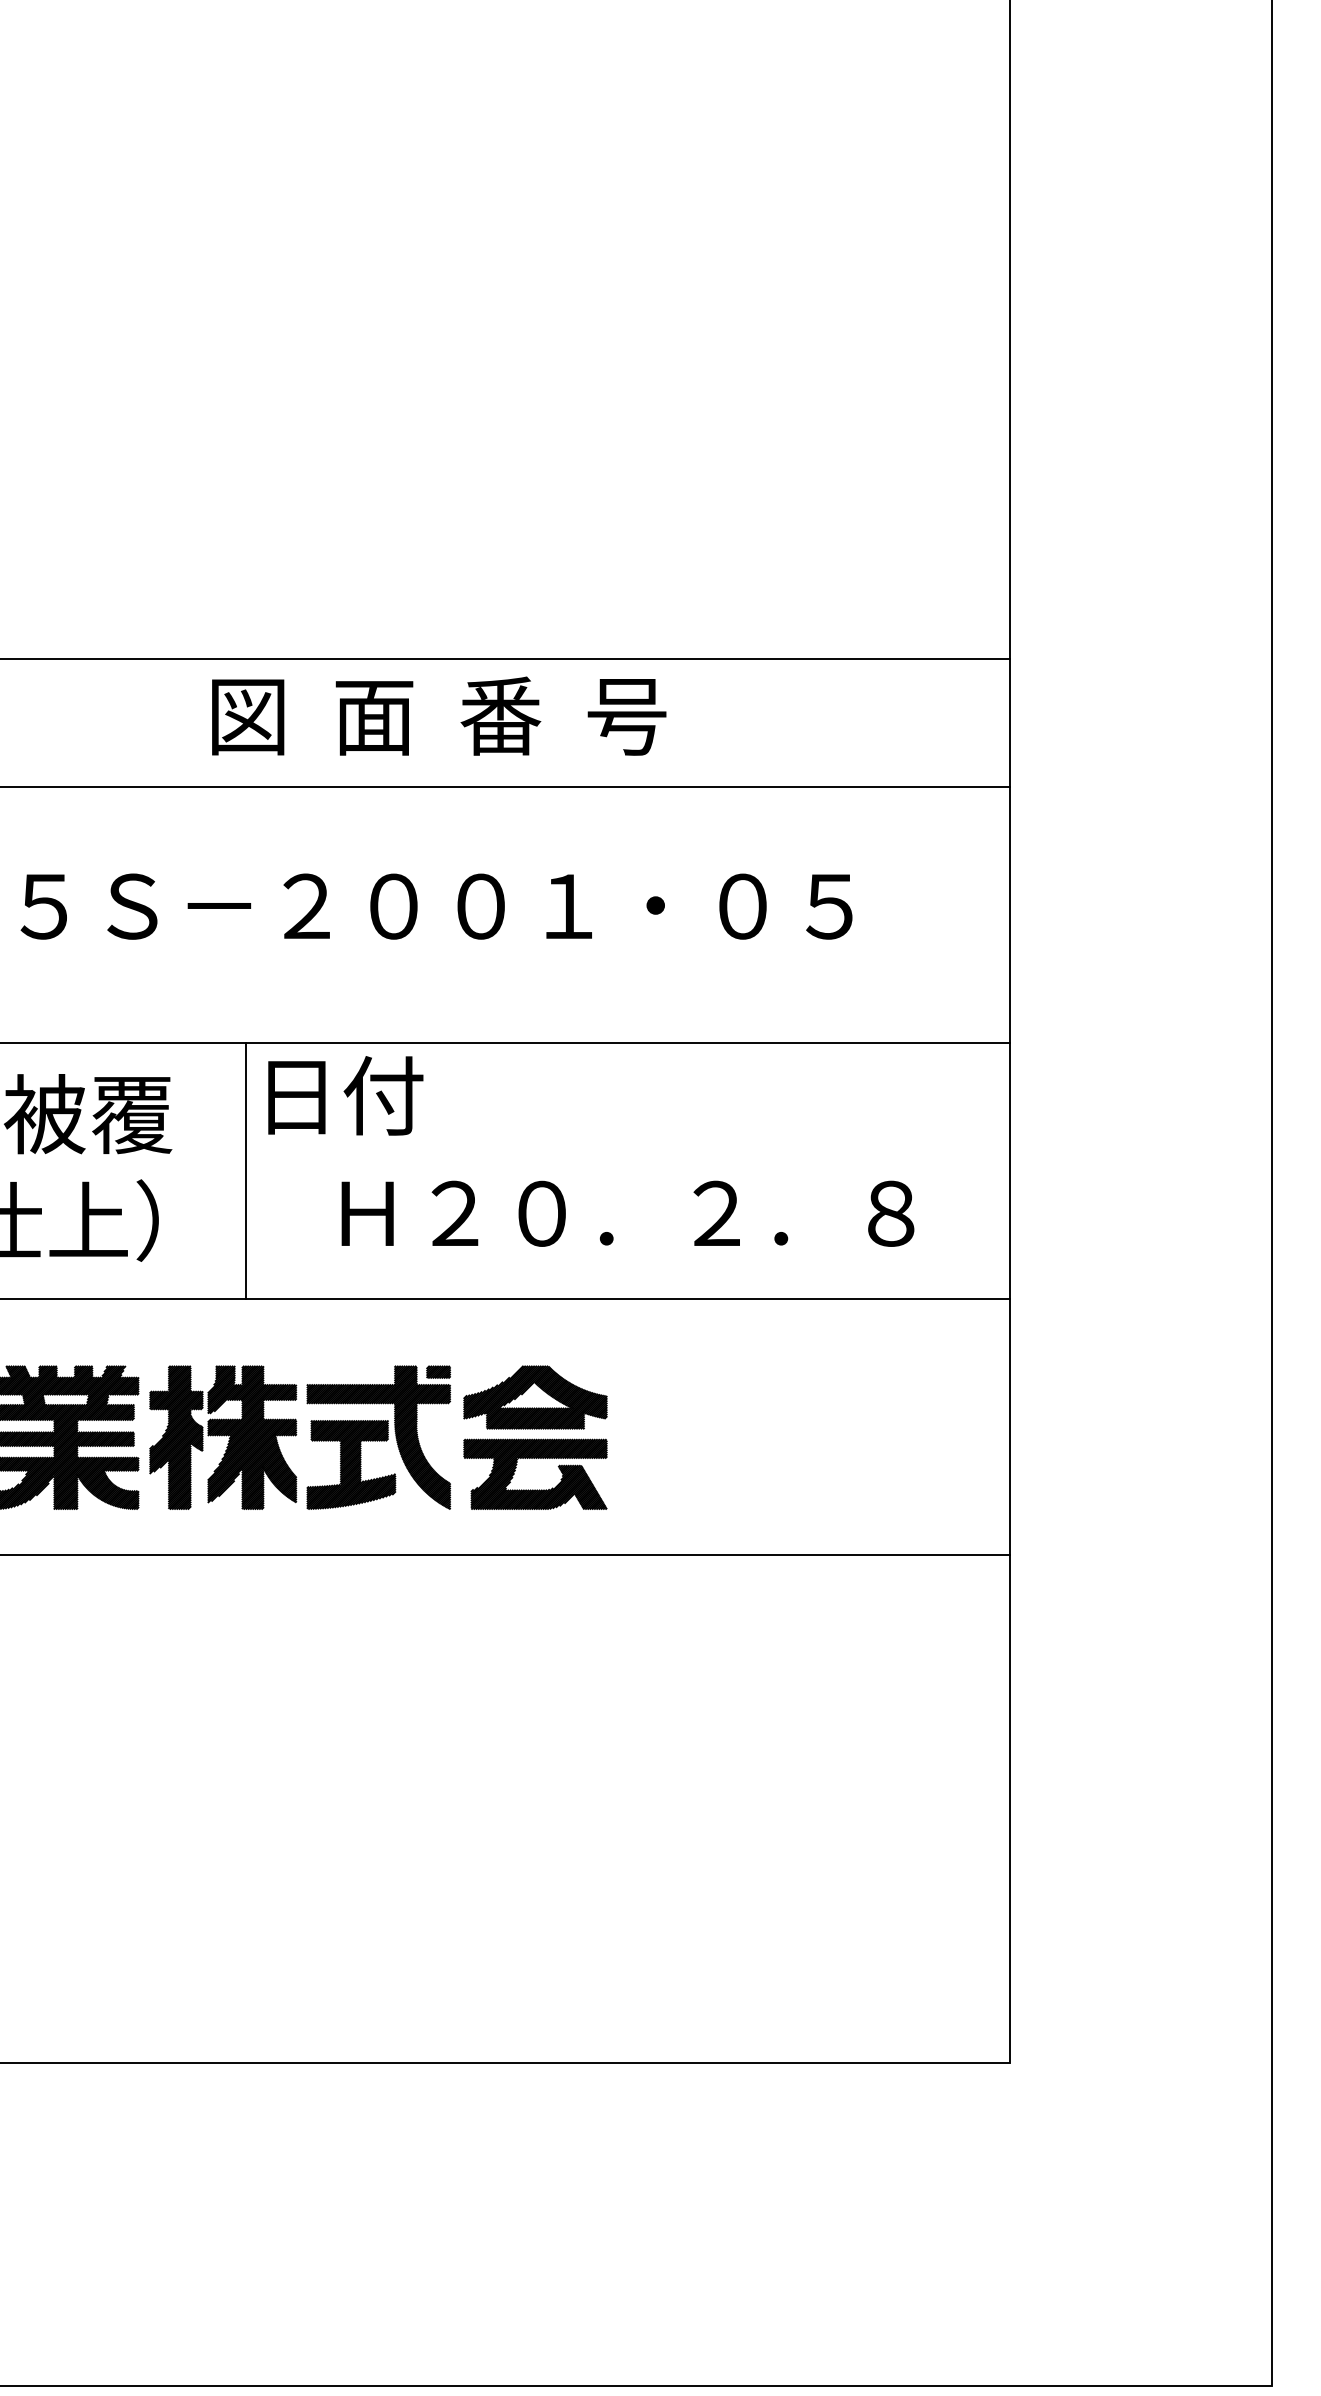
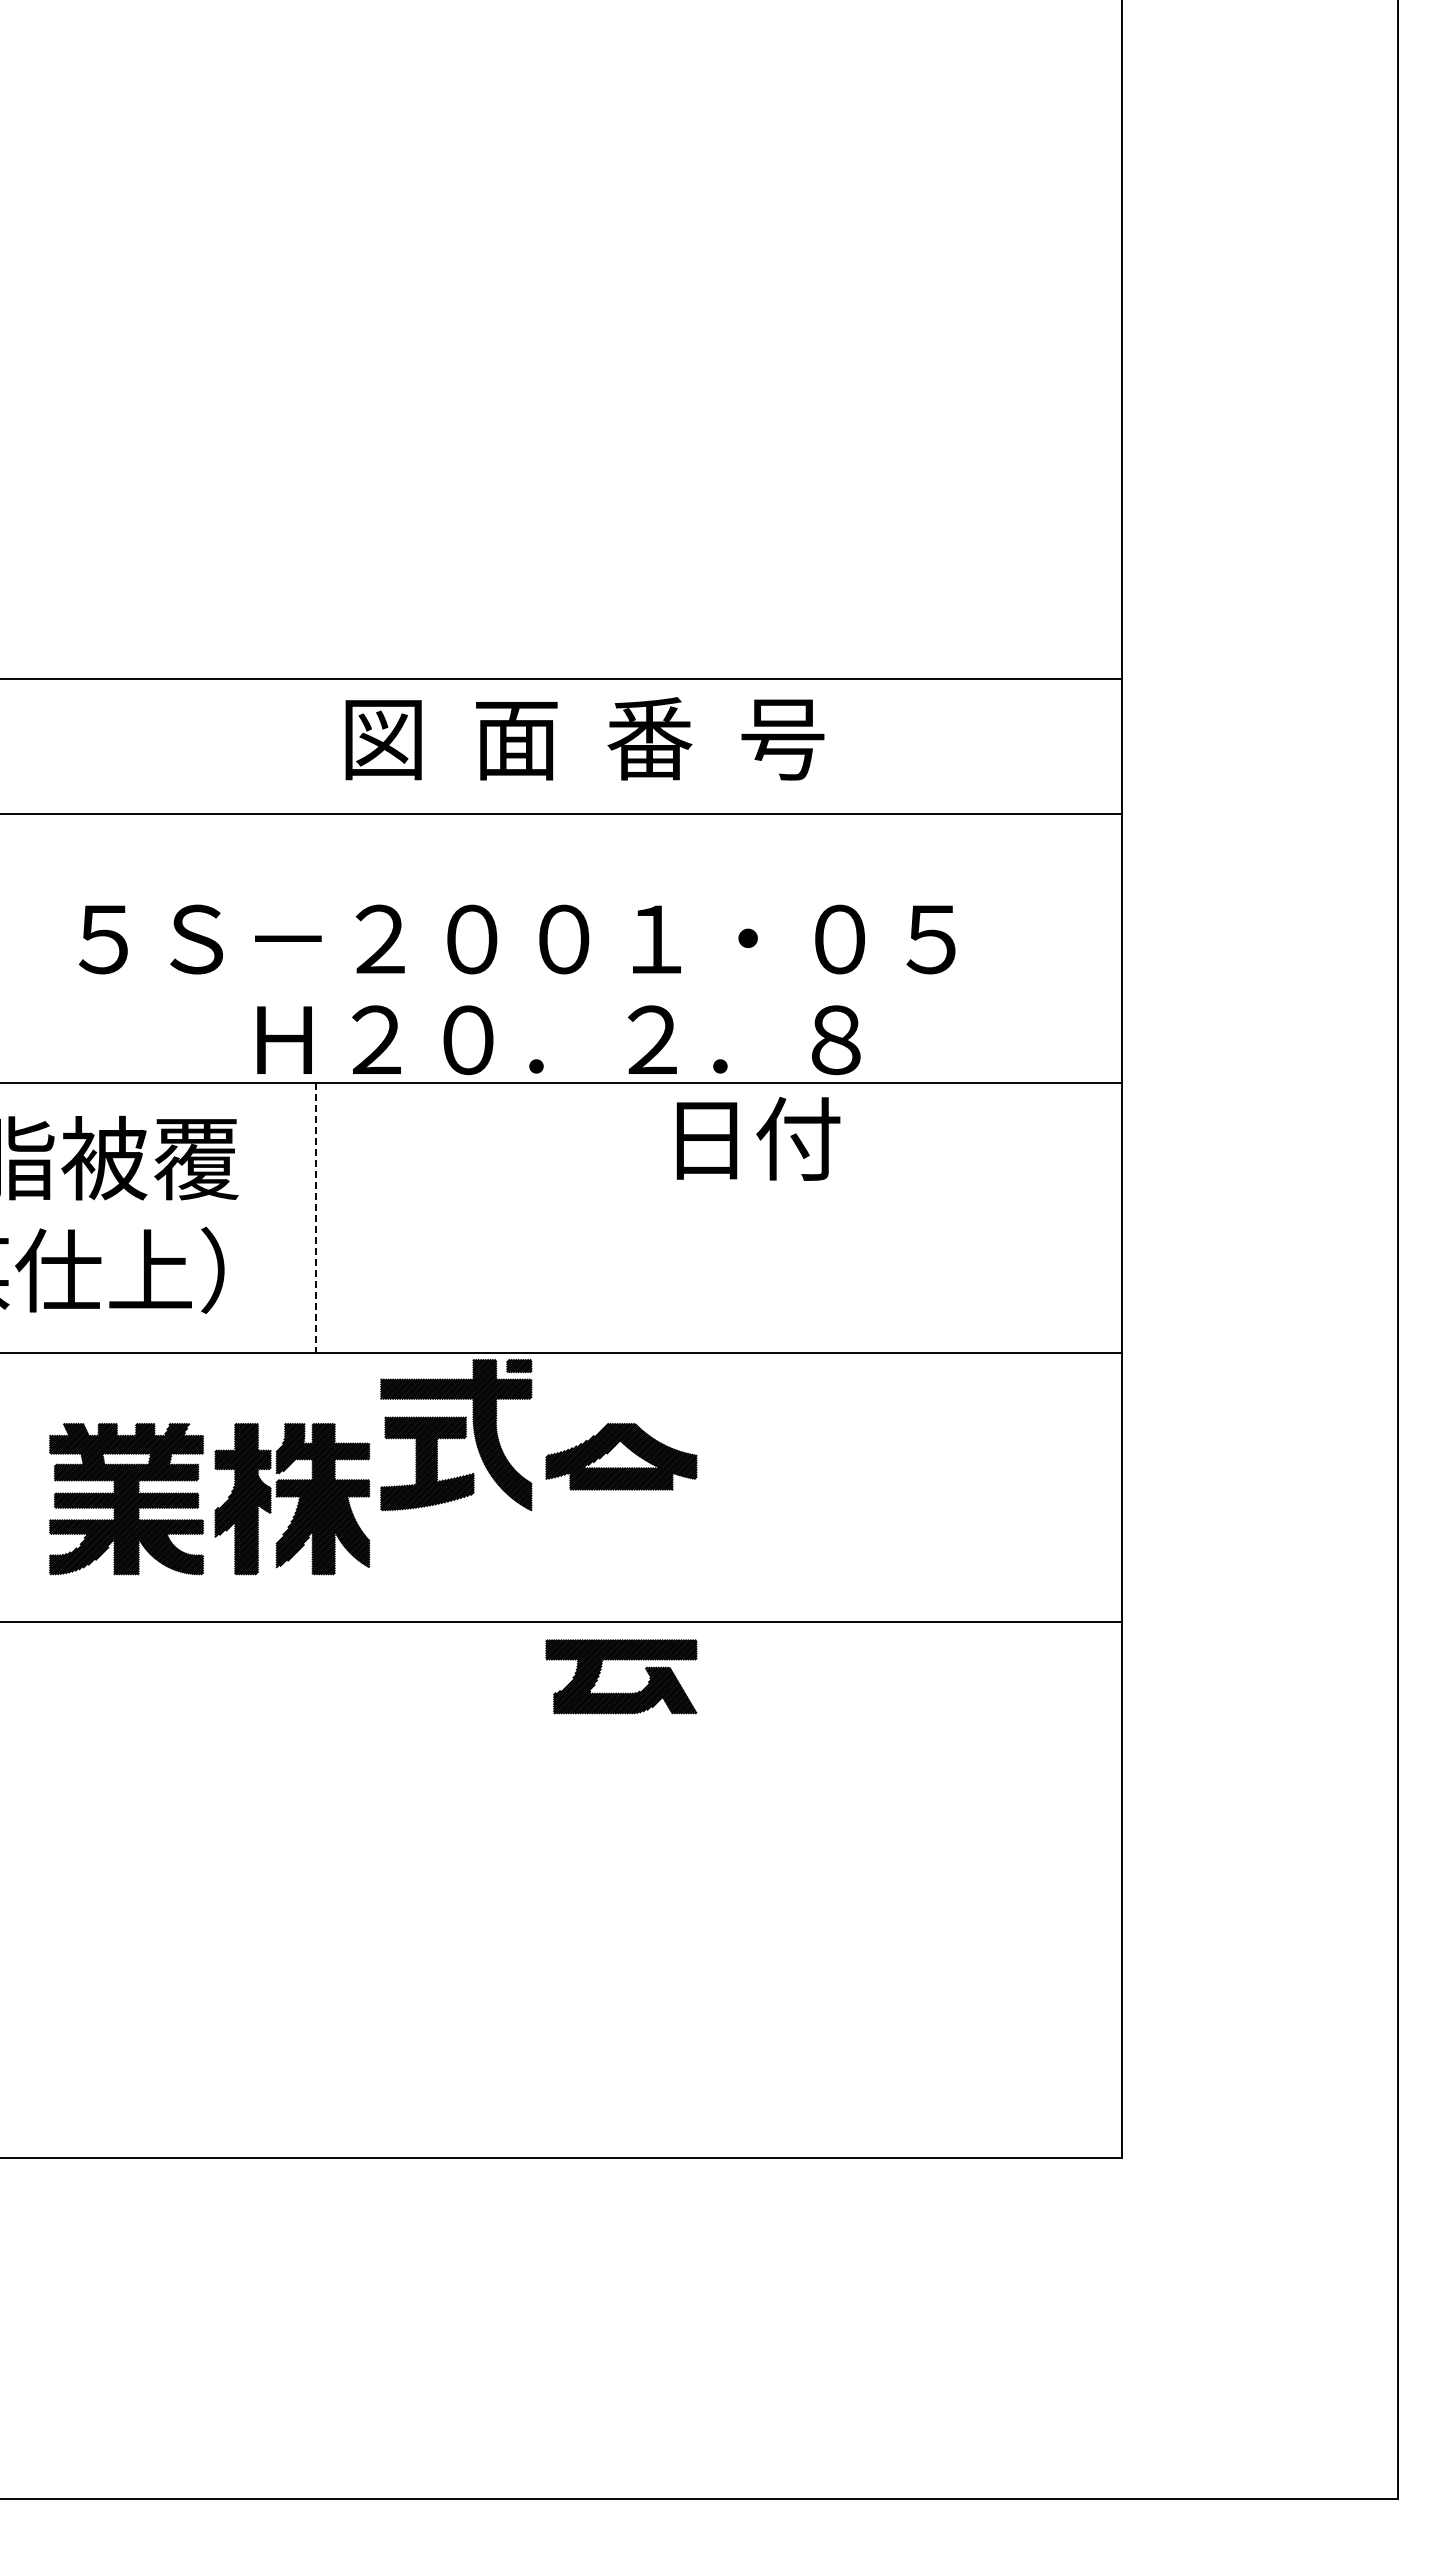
text: (438, 715) -> (584, 738), moved
text: (345, 1095) -> (758, 1138), moved
line: (246, 1170) -> (316, 1217), solid -> dashed
text: (627, 1214) -> (558, 1040), moved
part: (378, 1438) -> (456, 1435), moved
part: (535, 1489) -> (621, 1692), moved

